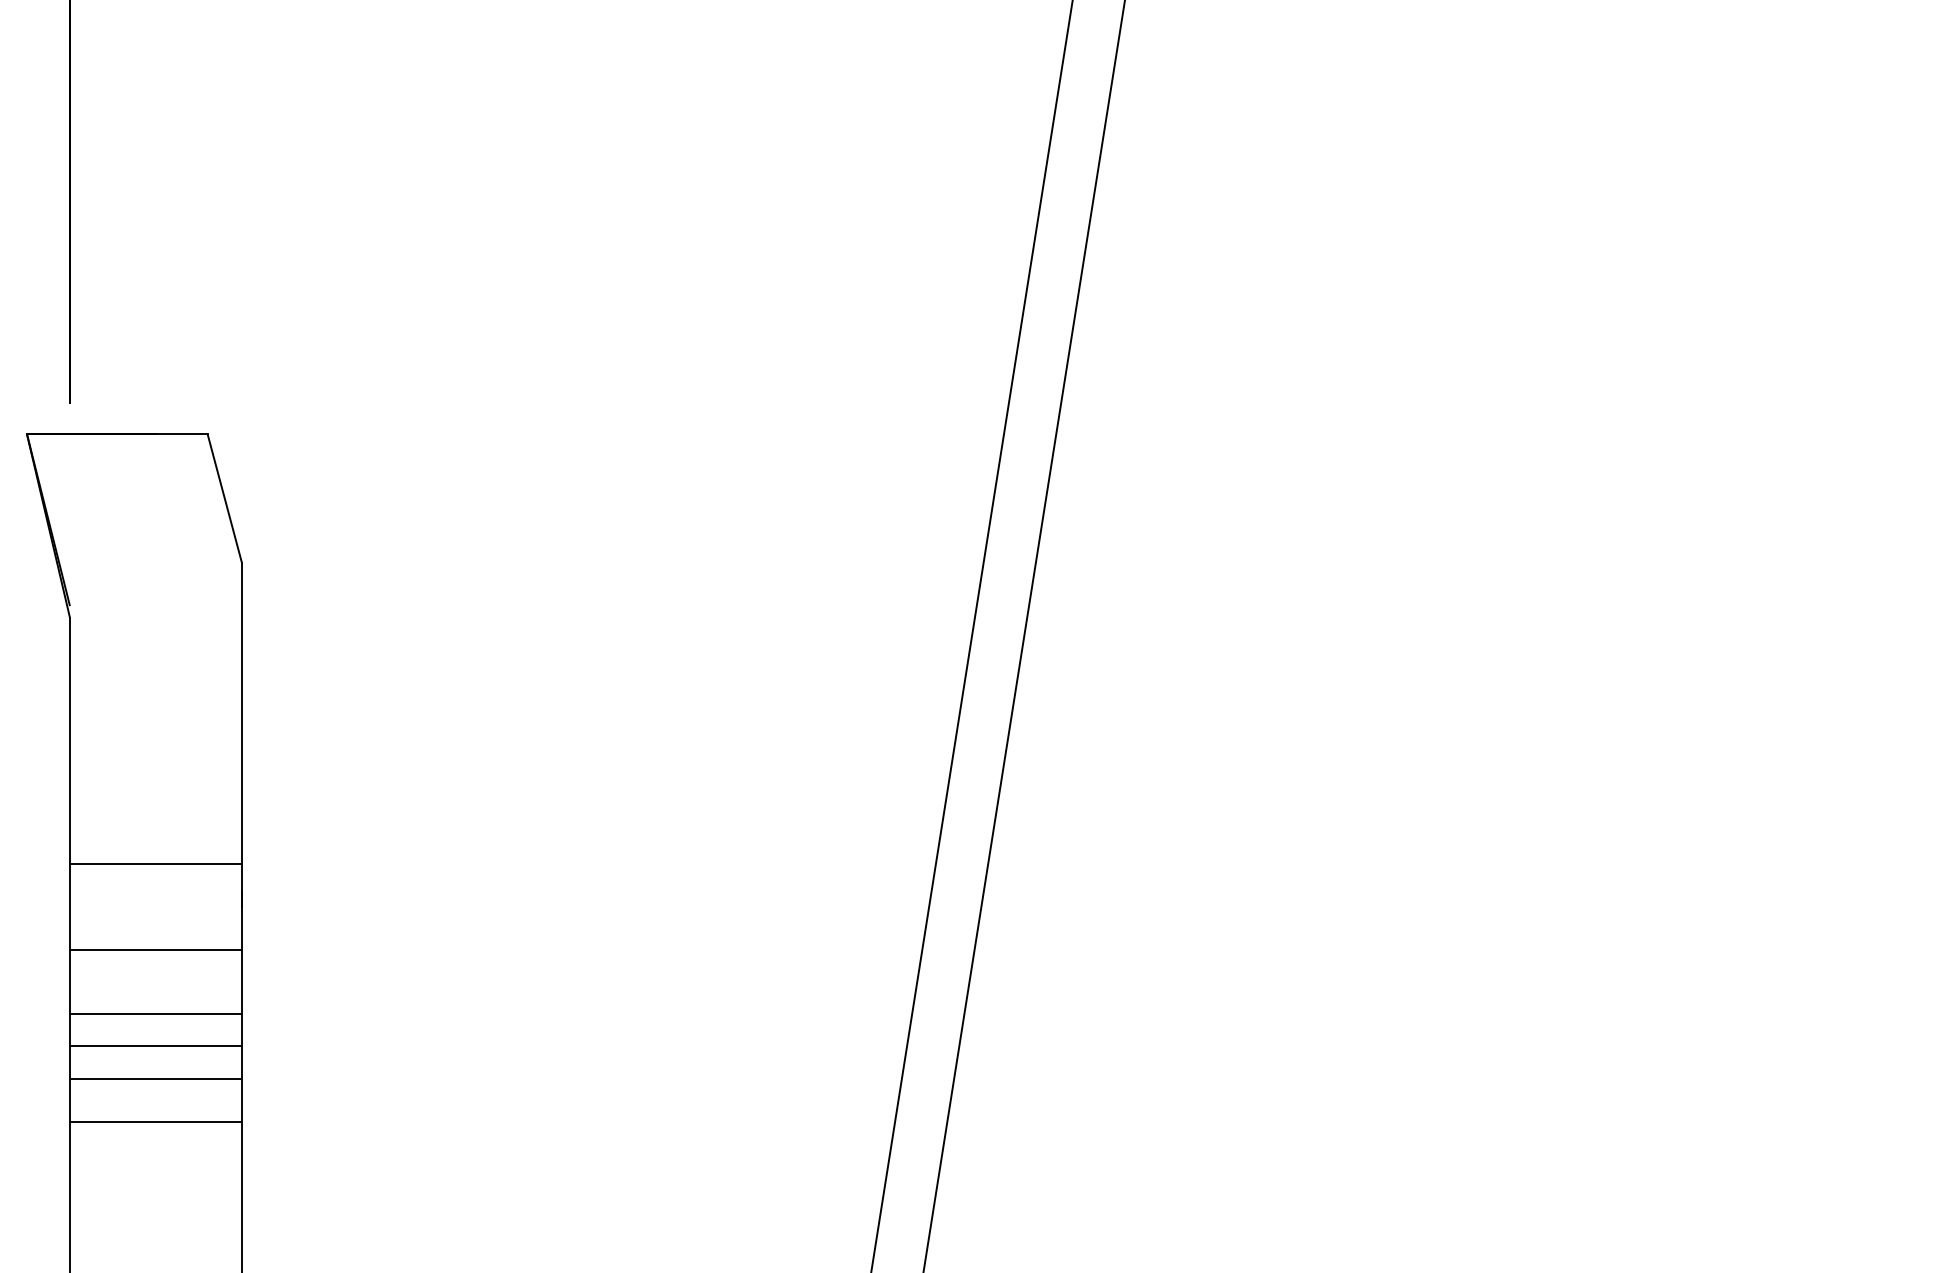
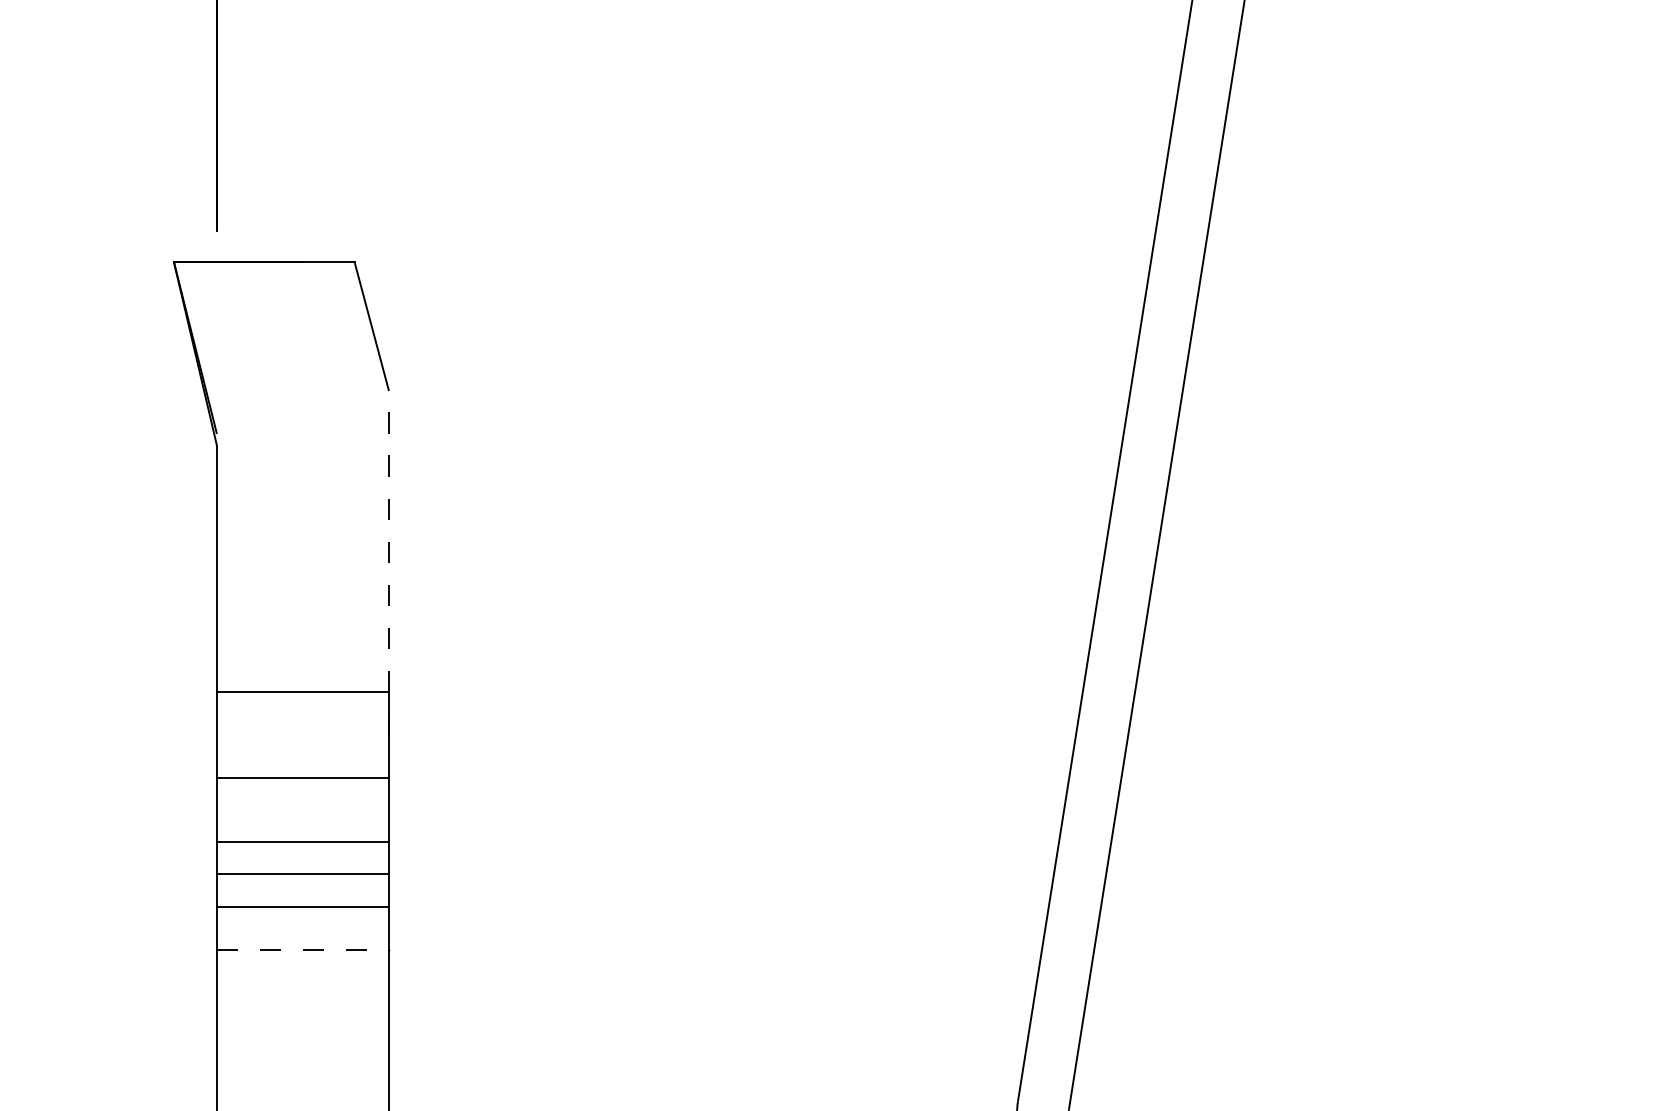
line: (242, 713) -> (389, 541), solid -> dashed
line: (156, 1122) -> (303, 950), solid -> dashed

